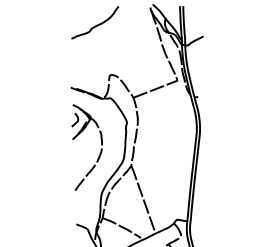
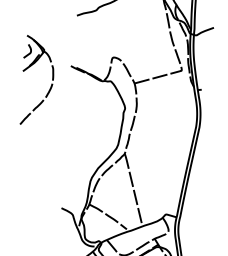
part: (76, 137) -> (27, 69), moved

